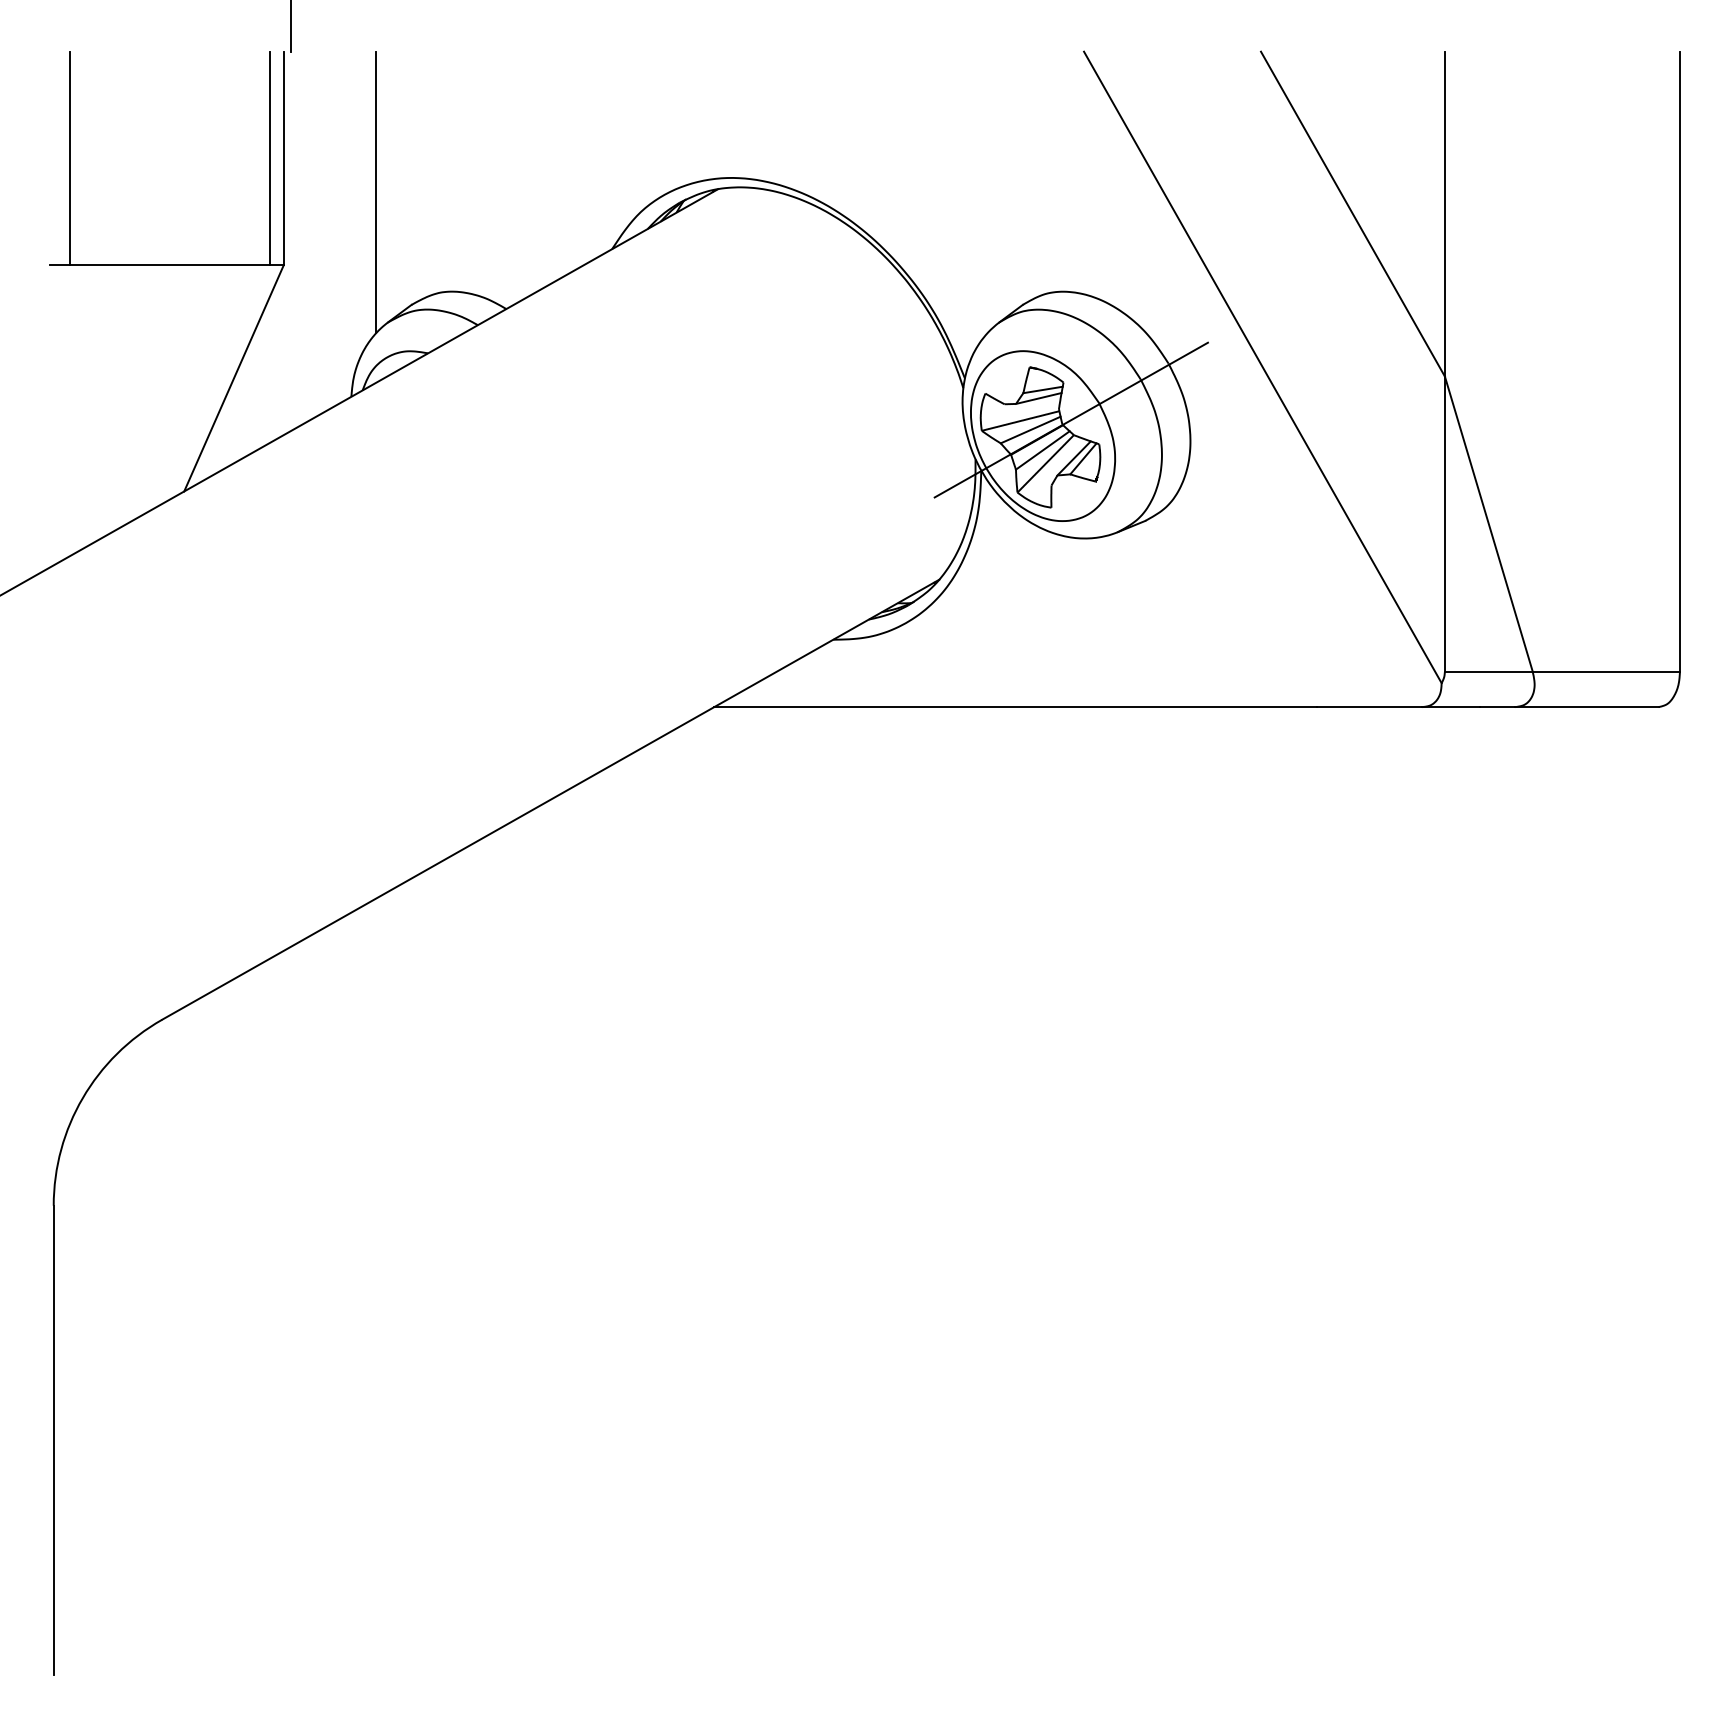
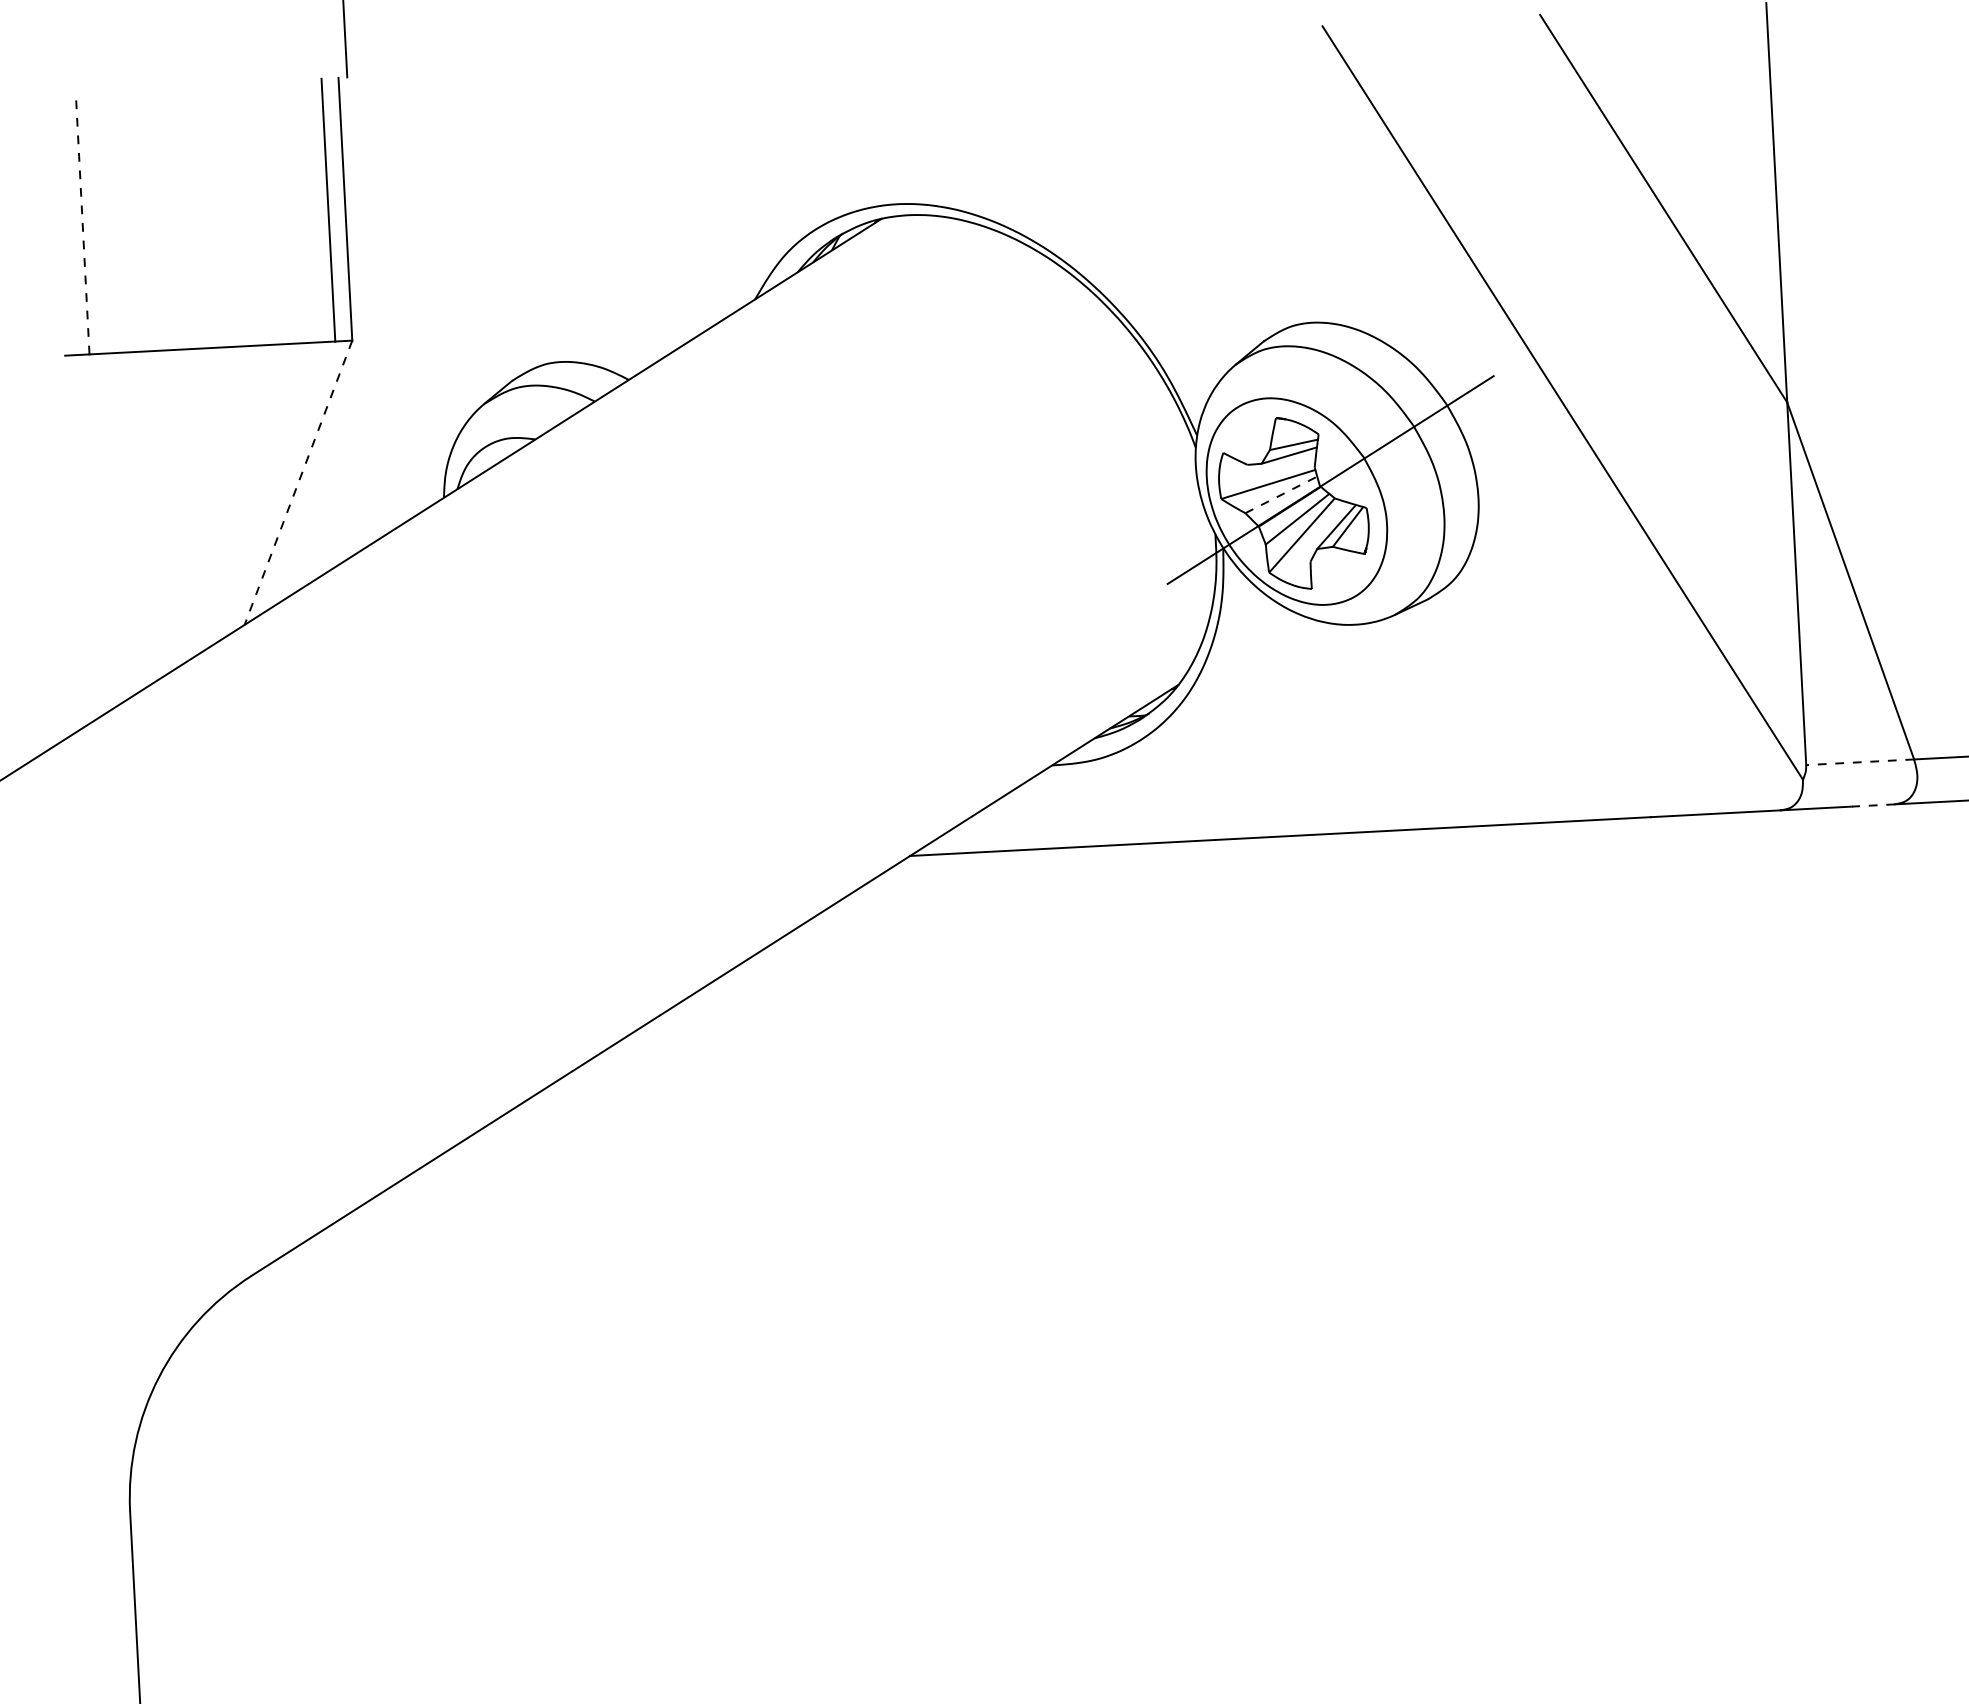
line: (69, 158) -> (82, 222), solid -> dashed
line: (376, 192) -> (461, 244), removed
line: (233, 378) -> (297, 482), solid -> dashed
line: (1030, 430) -> (1281, 495), solid -> dashed
line: (1488, 671) -> (1859, 762), solid -> dashed
line: (1497, 707) -> (1873, 805), solid -> dashed

